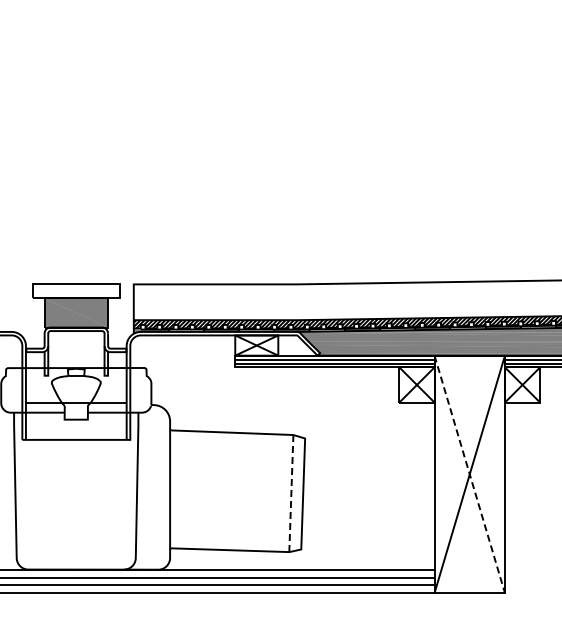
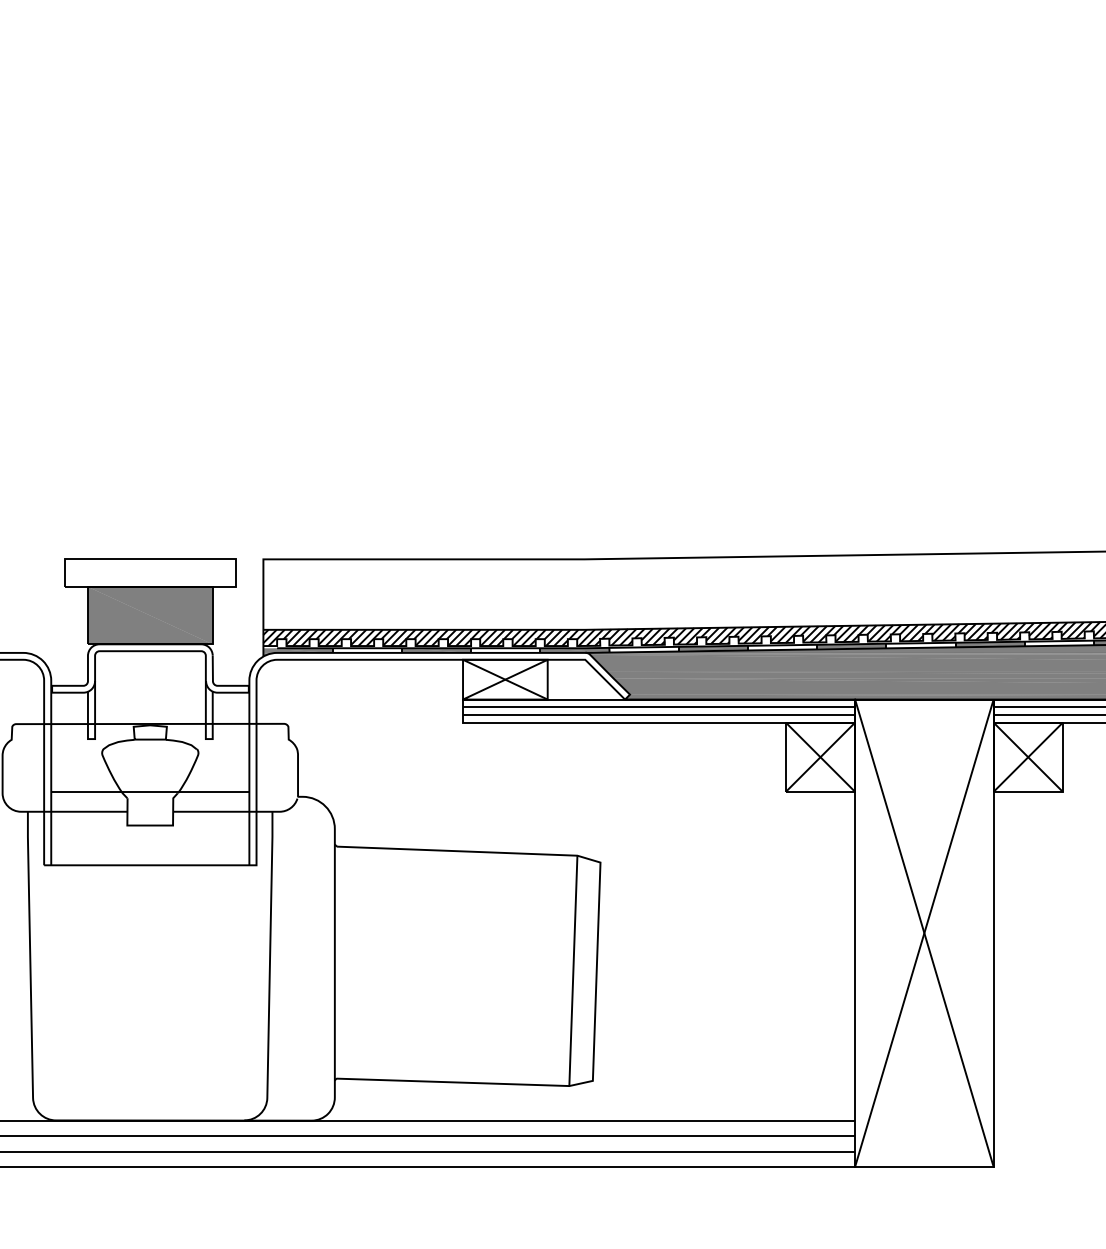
line: (469, 474) -> (923, 933), dashed -> solid
line: (291, 493) -> (573, 970), dashed -> solid

